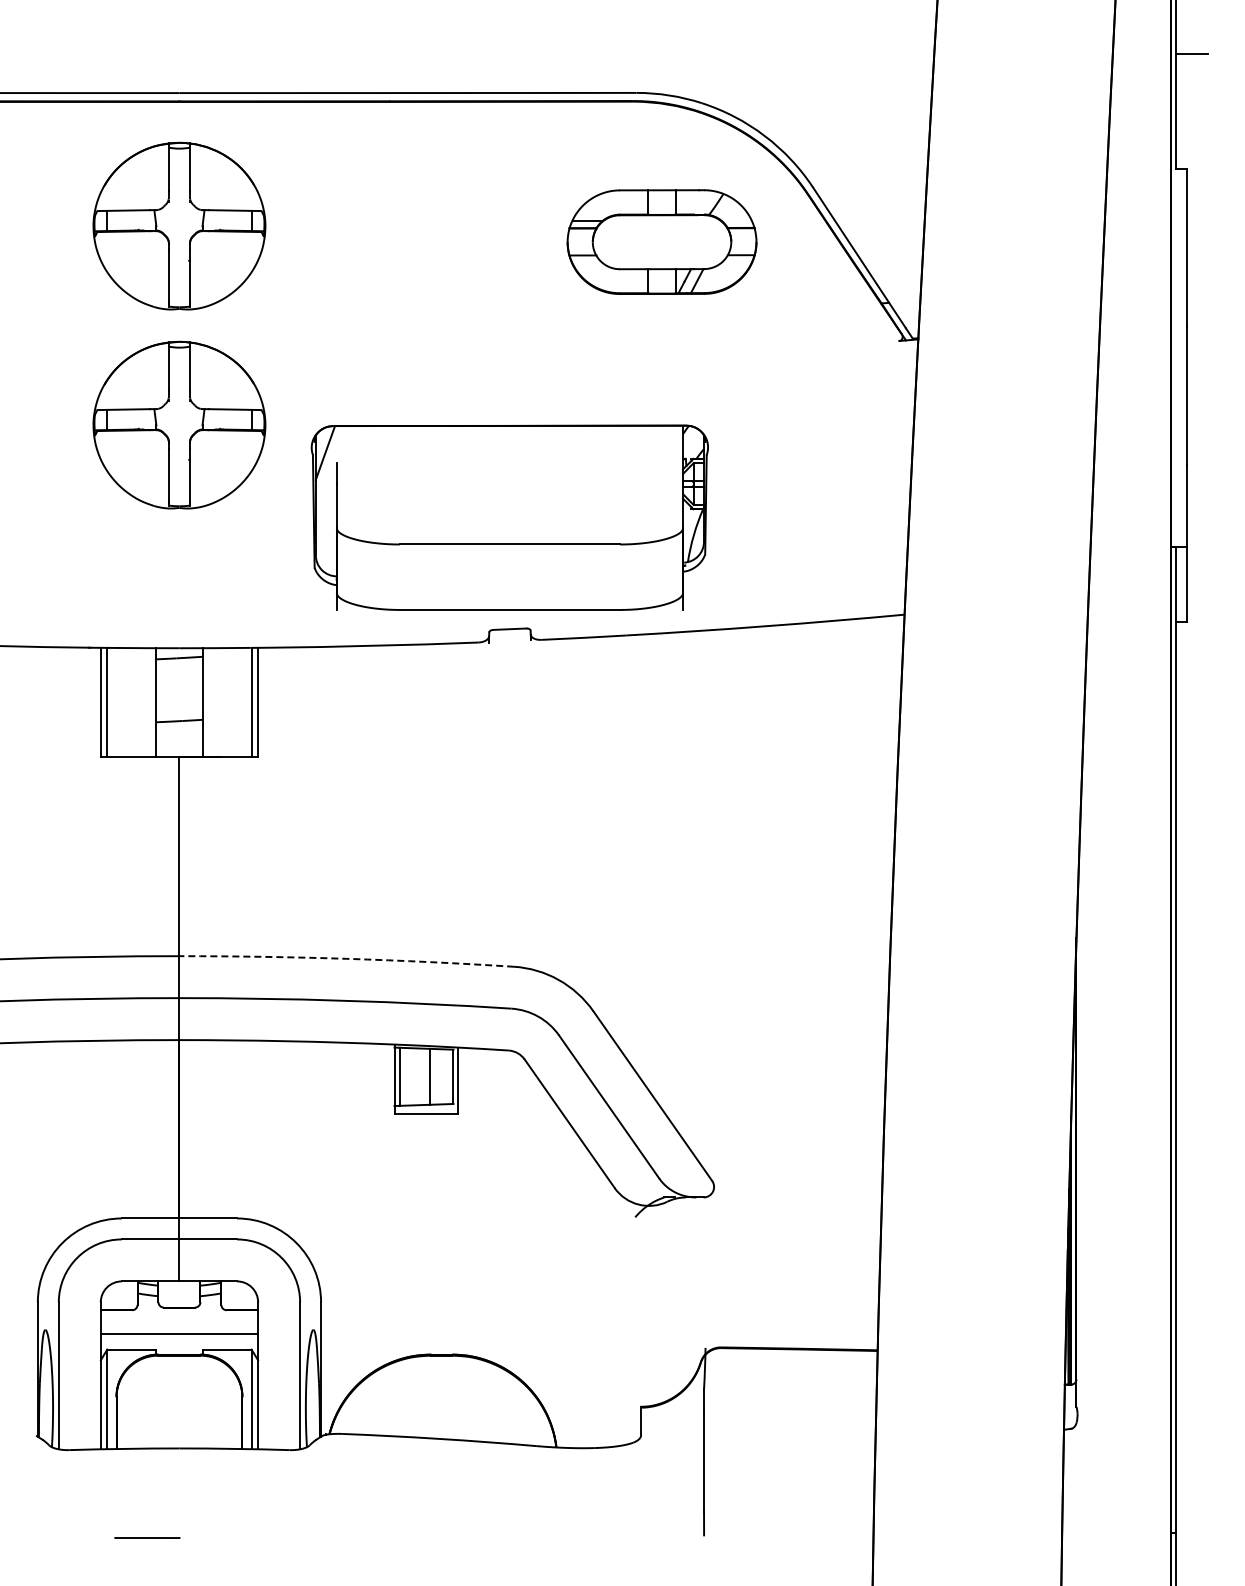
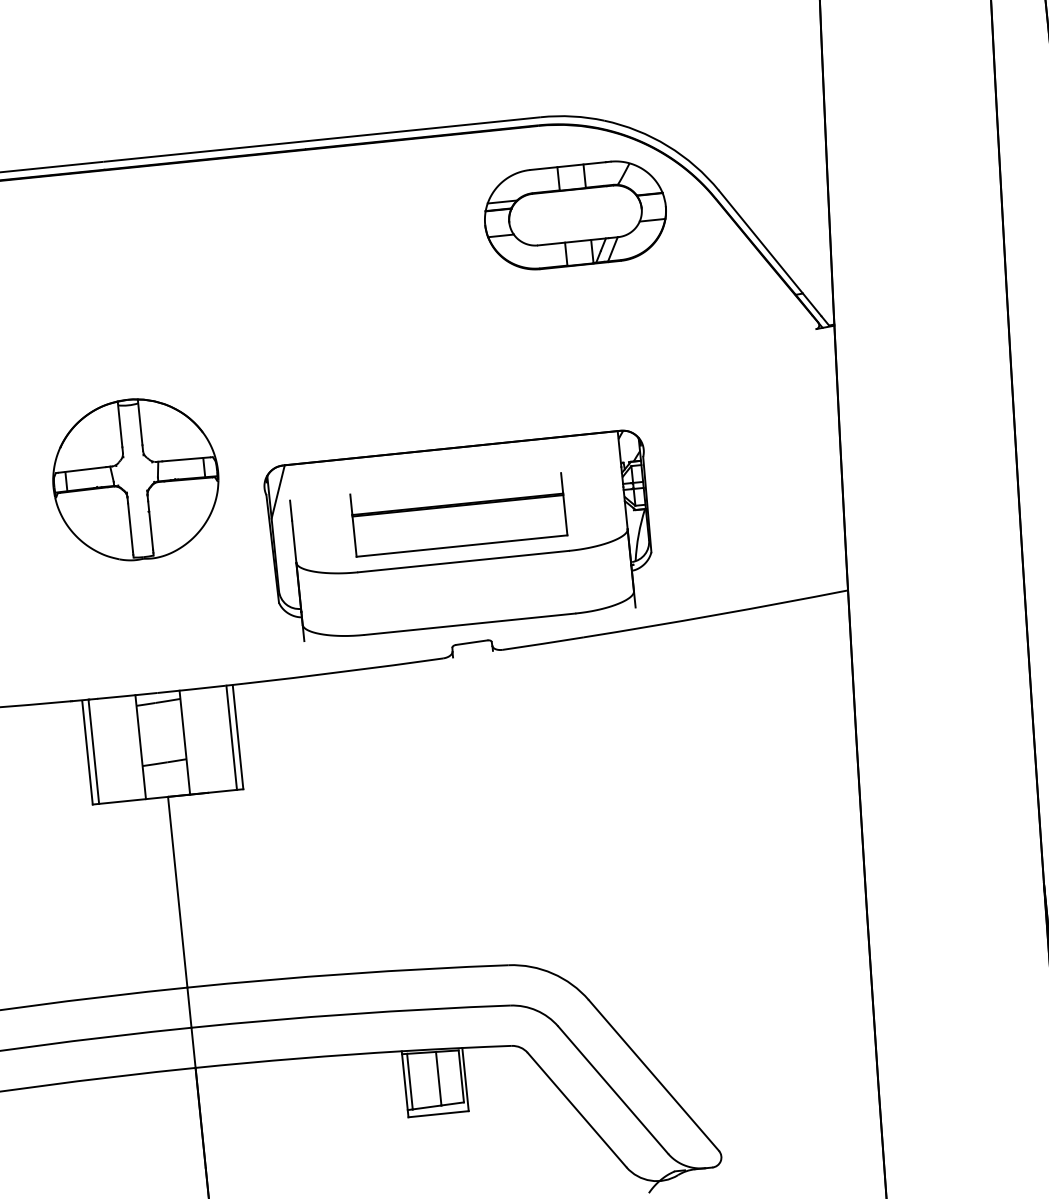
part: (179, 225) -> (116, 288), removed
part: (661, 241) -> (574, 214), moved
part: (509, 495) -> (458, 514), added
arc: (346, 958) -> (347, 973), dashed -> solid

